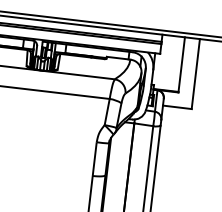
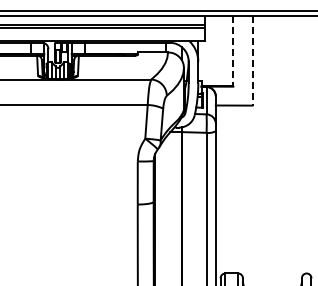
line: (181, 64) -> (233, 51), solid -> dashed
line: (195, 73) -> (252, 60), solid -> dashed

